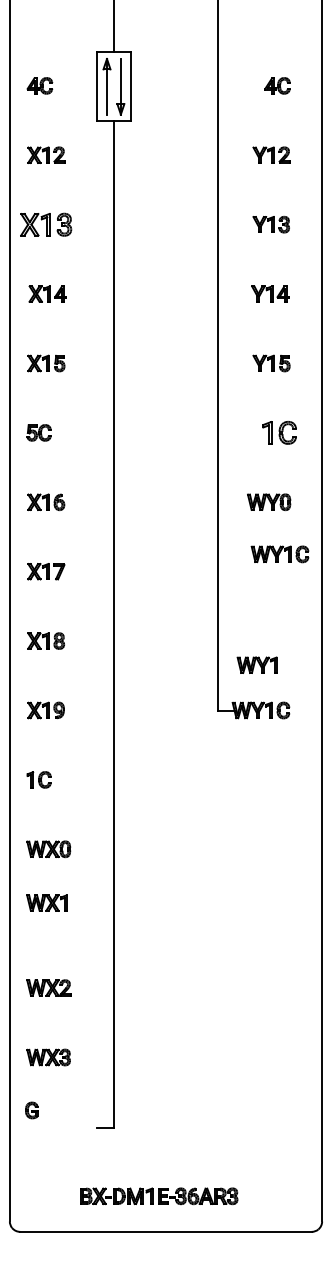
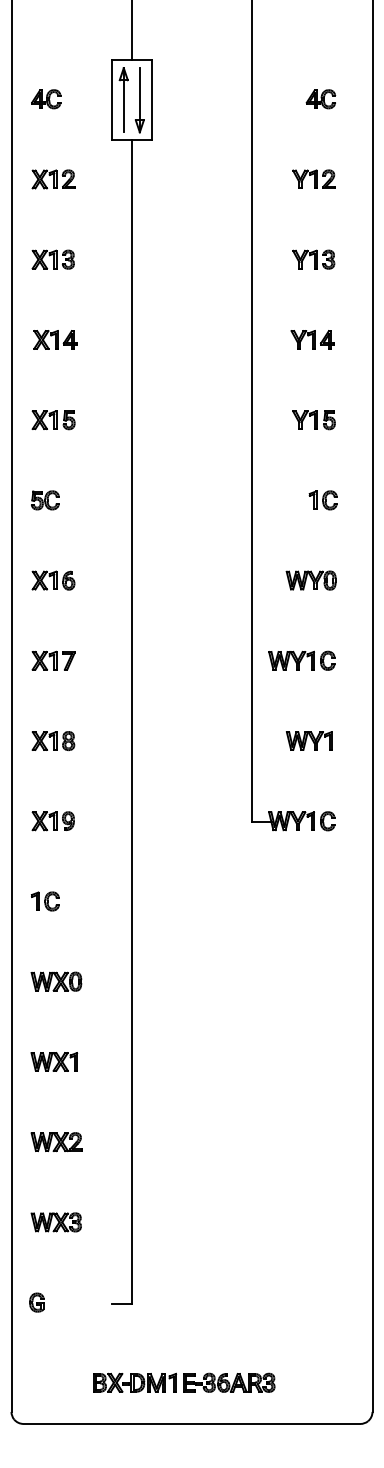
part: (45, 224) -> (52, 259), size x0.71
part: (278, 432) -> (322, 500), size x0.71
part: (279, 554) -> (301, 660), moved
part: (257, 664) -> (309, 740), moved
part: (47, 902) -> (54, 1061), moved
part: (31, 1110) -> (36, 1302), moved

